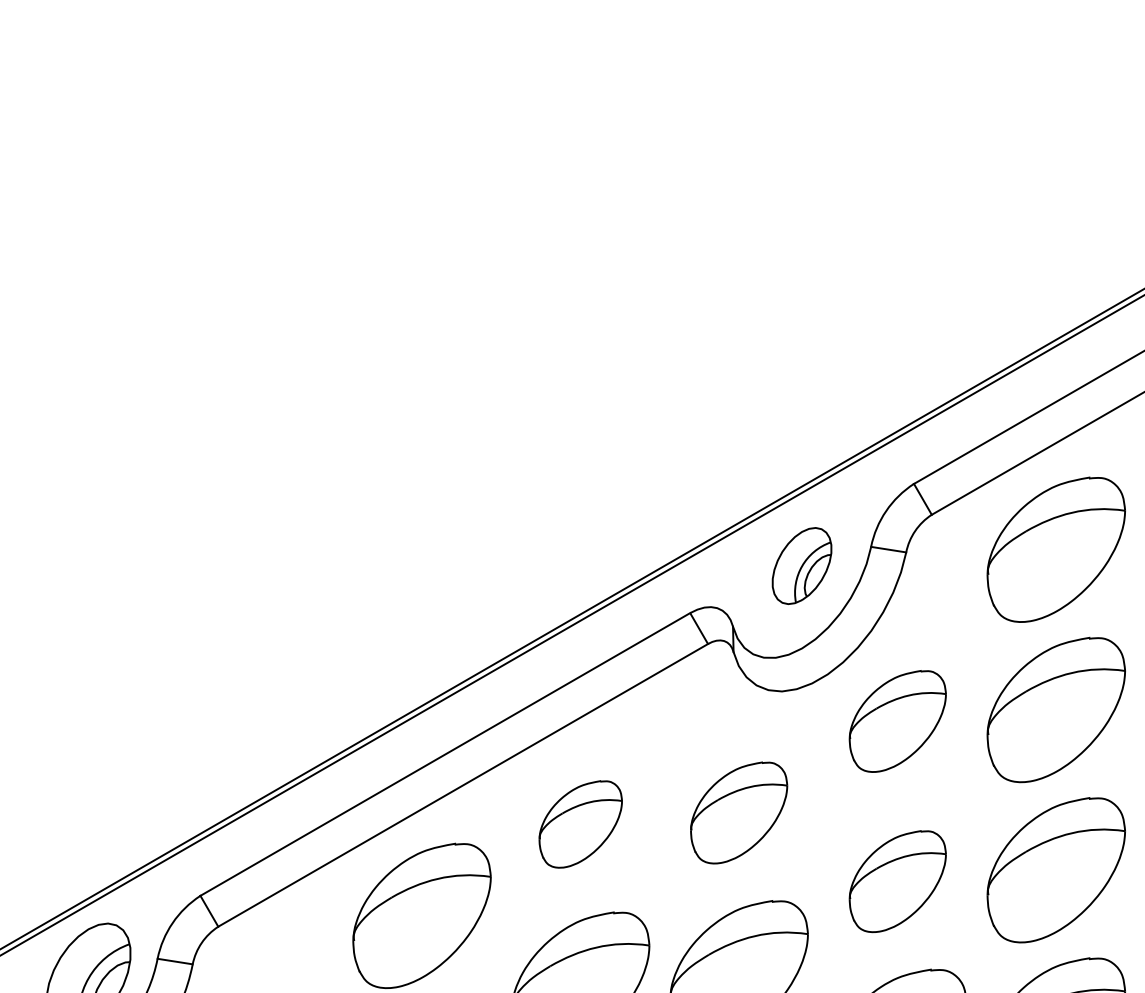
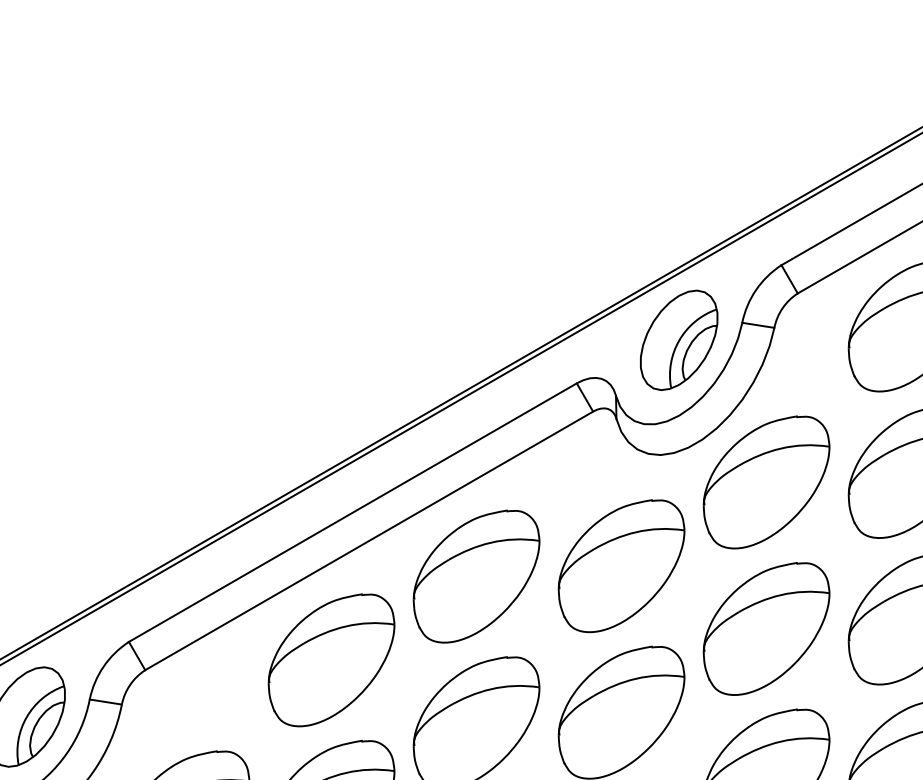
part: (801, 565) -> (678, 339), size x1.43
part: (897, 721) -> (766, 482), size x1.43
part: (738, 812) -> (620, 565), size x1.43
part: (580, 824) -> (476, 576), size x1.67
part: (897, 881) -> (766, 628), size x1.43

